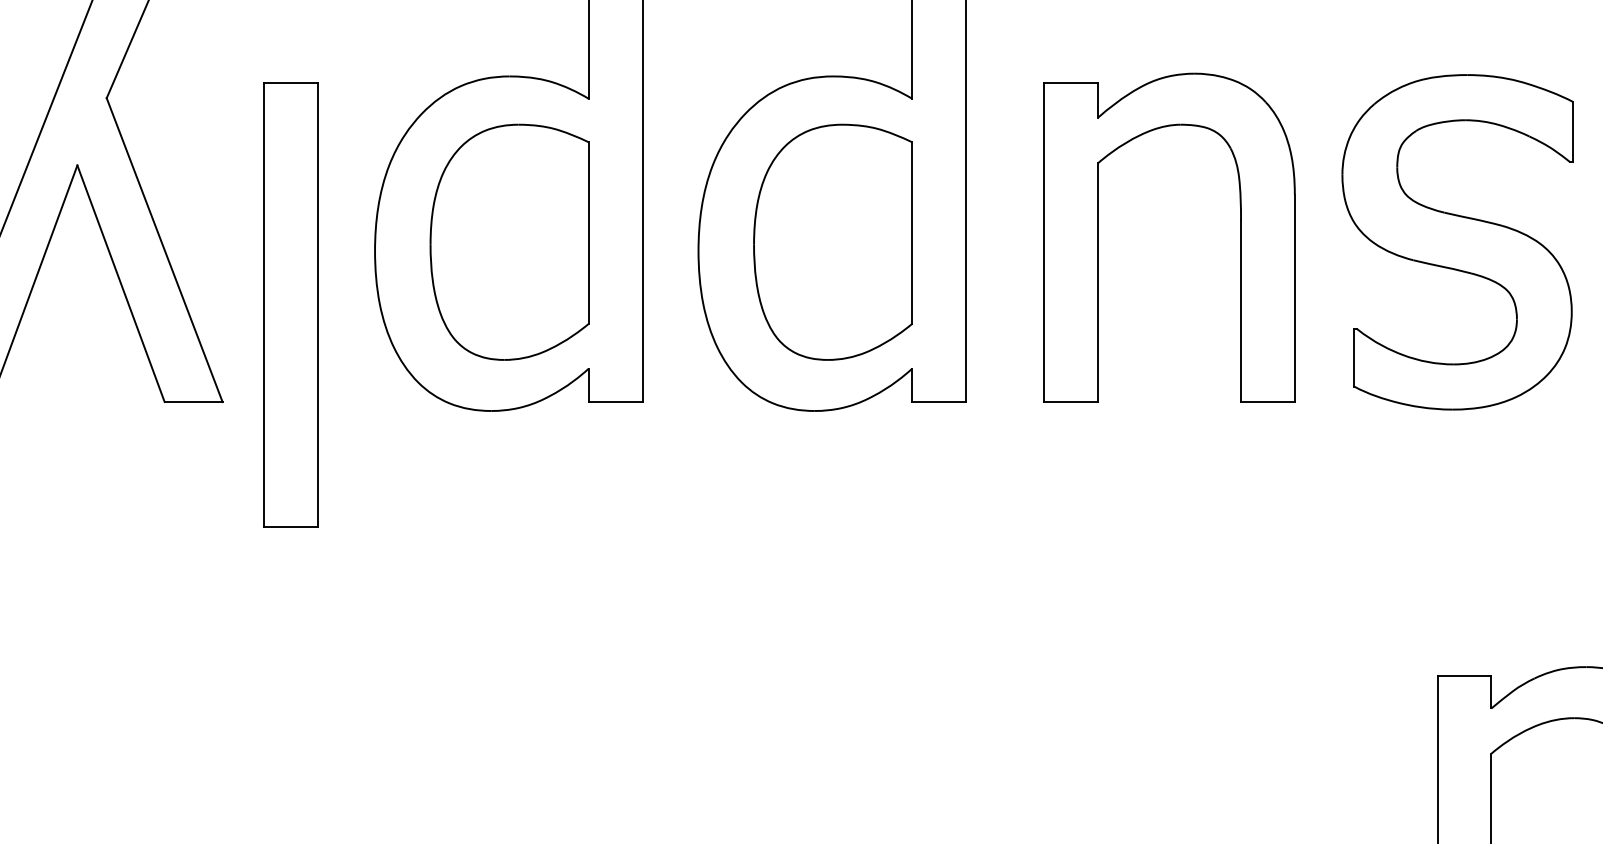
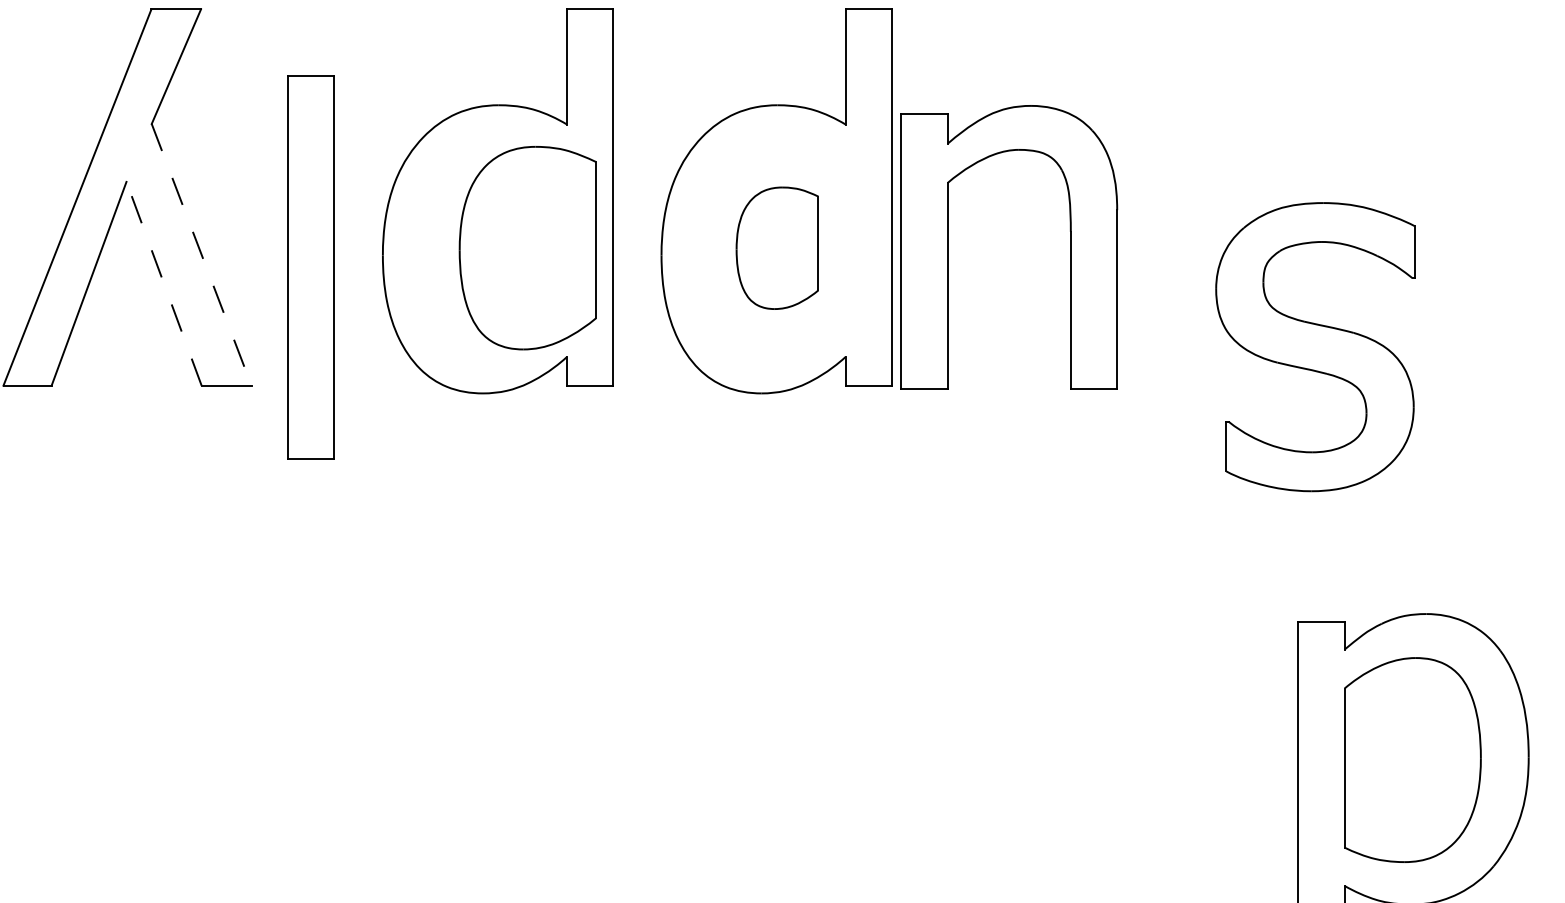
part: (1099, 238) -> (948, 247), moved
part: (509, 242) -> (527, 248), moved
part: (833, 242) -> (777, 248), size x0.6
part: (1457, 242) -> (1315, 347), moved
line: (164, 250) -> (201, 255), solid -> dashed
line: (121, 283) -> (164, 283), solid -> dashed
part: (291, 305) -> (310, 267), moved

